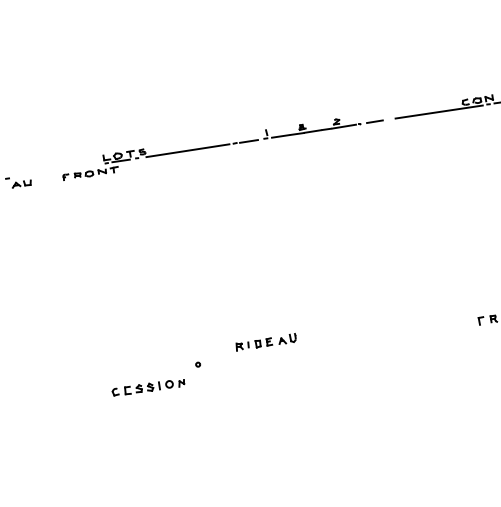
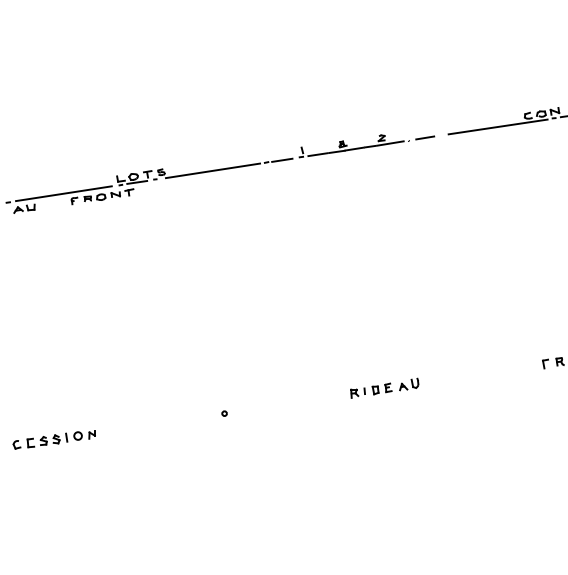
line: (56, 170) -> (63, 193), added
part: (265, 341) -> (384, 387), moved
part: (147, 387) -> (53, 439), moved

